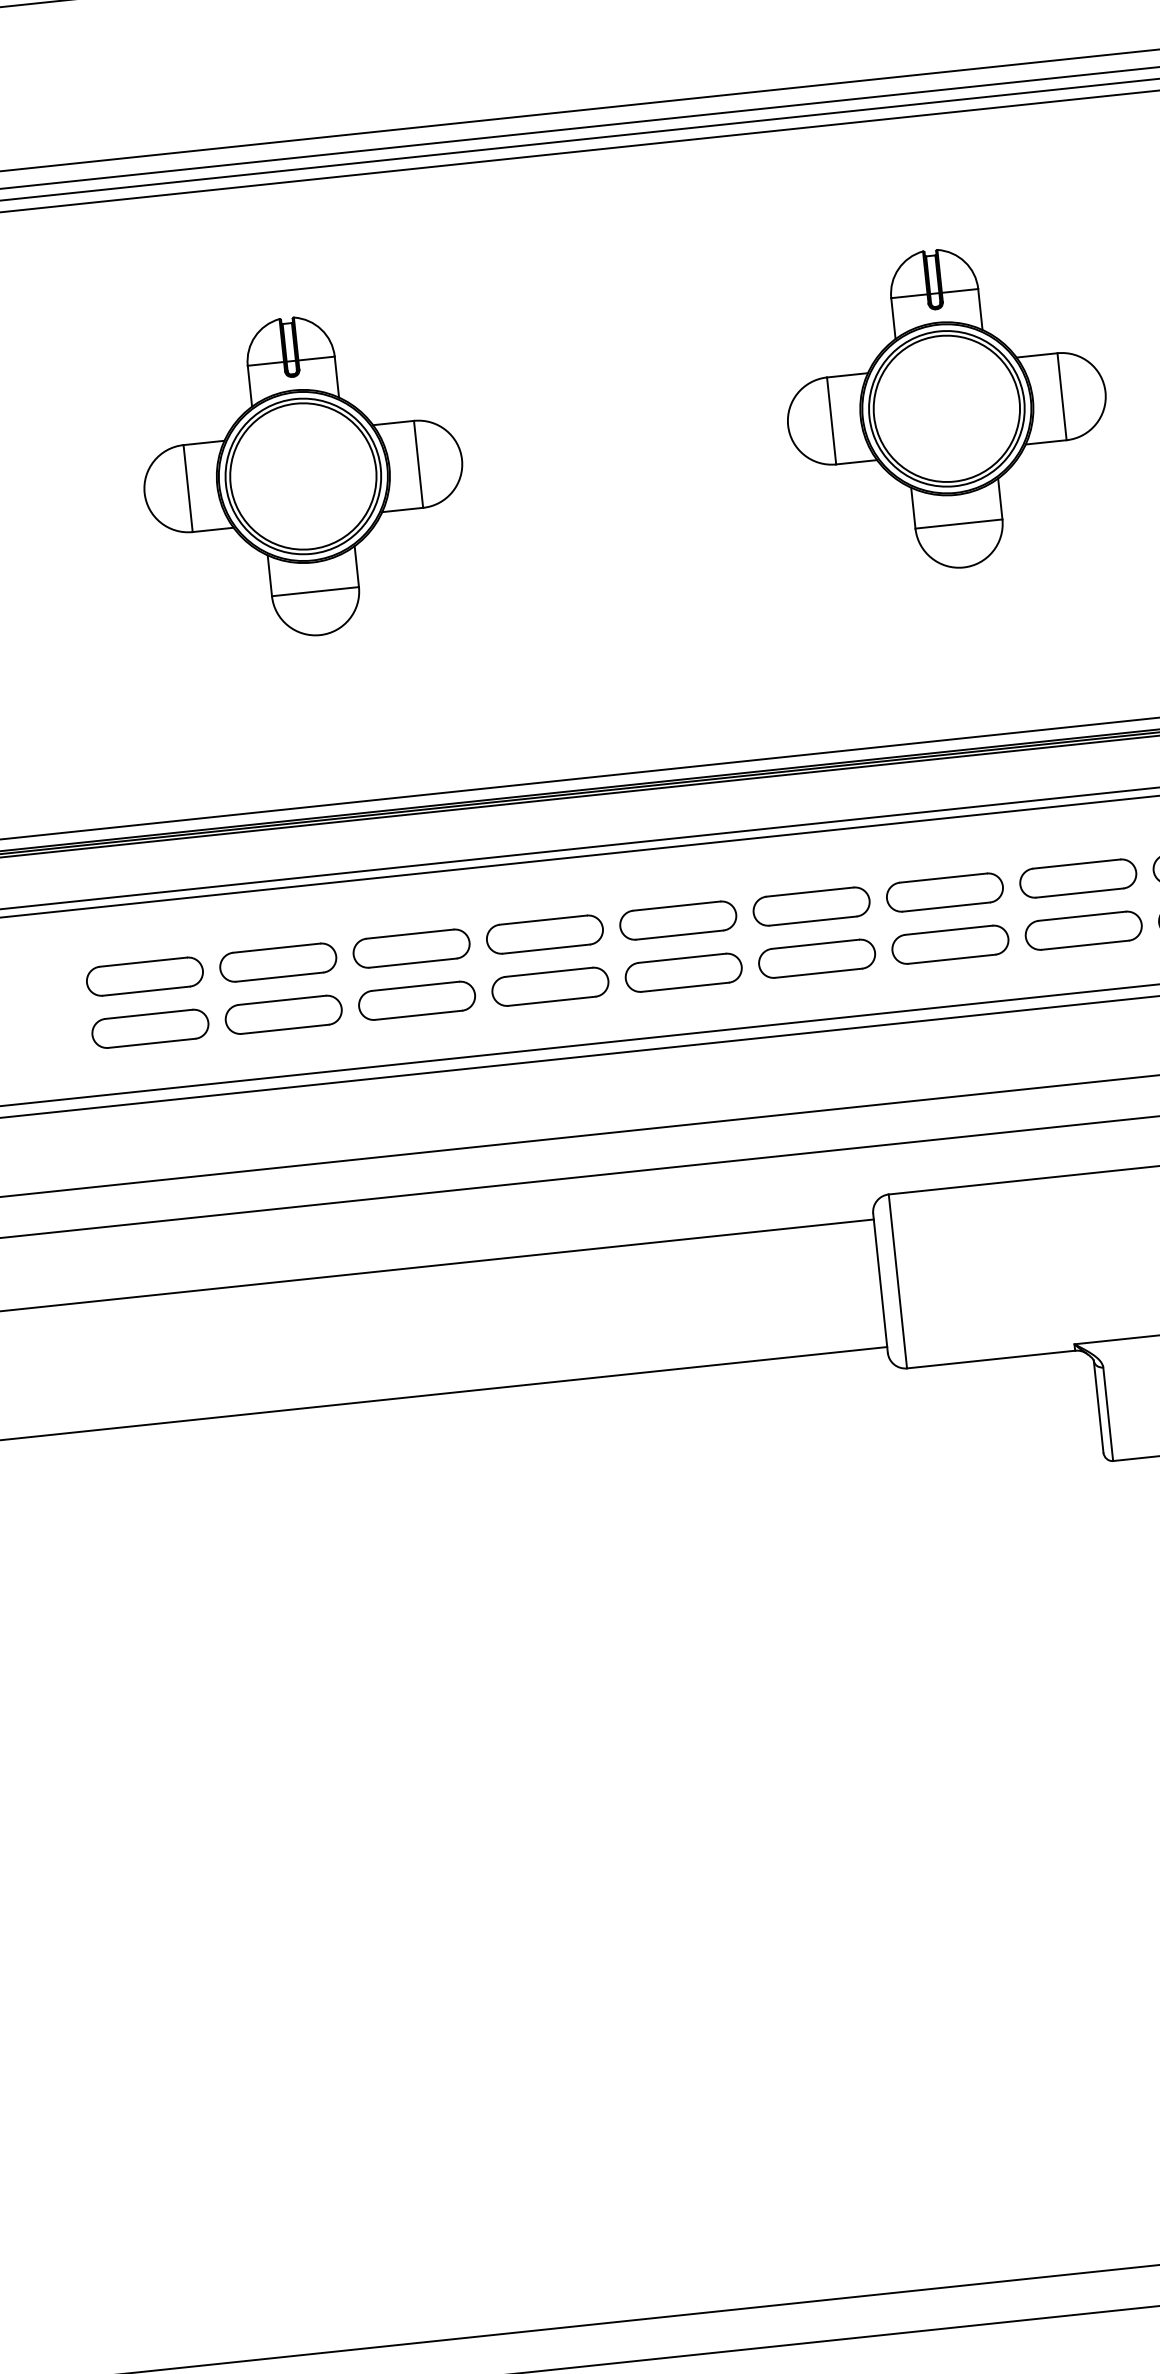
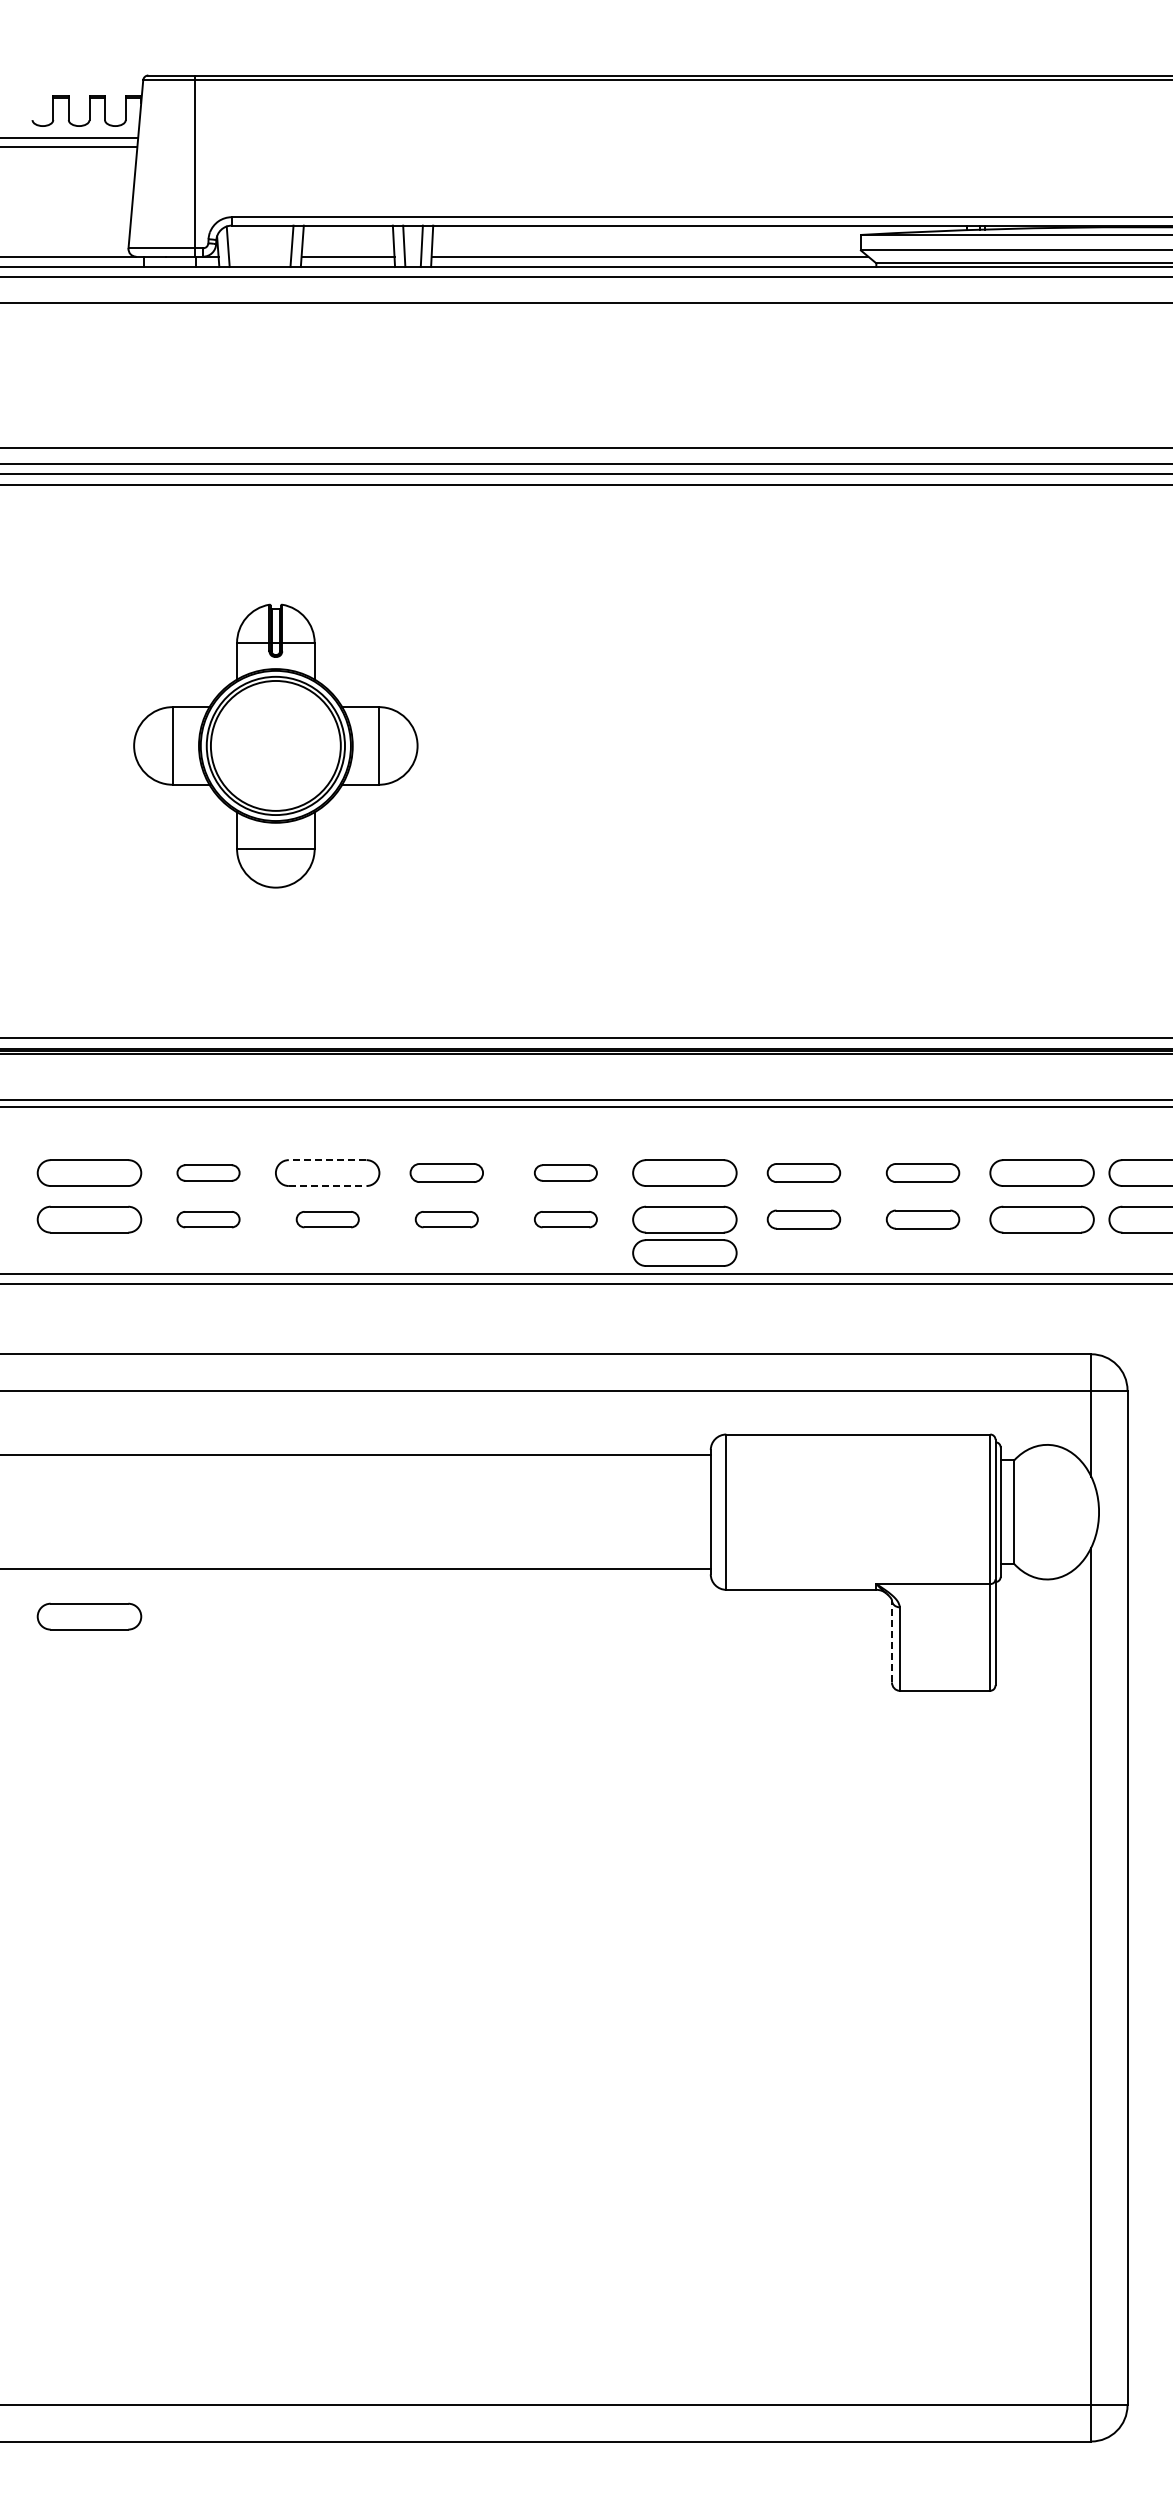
part: (946, 408) -> (850, 745), removed
part: (1077, 877) -> (922, 1172), size x0.7
part: (944, 891) -> (803, 1172), size x0.7
part: (677, 920) -> (565, 1172), size x0.6
part: (1083, 930) -> (922, 1219), size x0.7
line: (409, 934) -> (327, 1160), solid -> dashed
part: (544, 934) -> (446, 1172), size x0.7
part: (949, 944) -> (803, 1219), size x0.7
part: (278, 962) -> (208, 1172), size x0.6
line: (413, 963) -> (327, 1186), solid -> dashed
part: (683, 972) -> (565, 1219), size x0.6
part: (550, 986) -> (446, 1219), size x0.6
part: (820, 995) -> (684, 1252), added
part: (416, 1000) -> (327, 1219), size x0.6
part: (283, 1014) -> (208, 1219), size x0.6
line: (1097, 1405) -> (891, 1640), solid -> dashed
part: (197, 1473) -> (89, 1616), added

